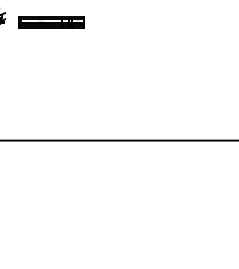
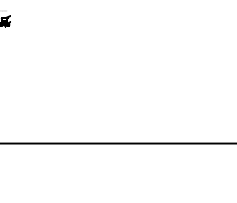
part: (51, 22) -> (56, 25), removed

